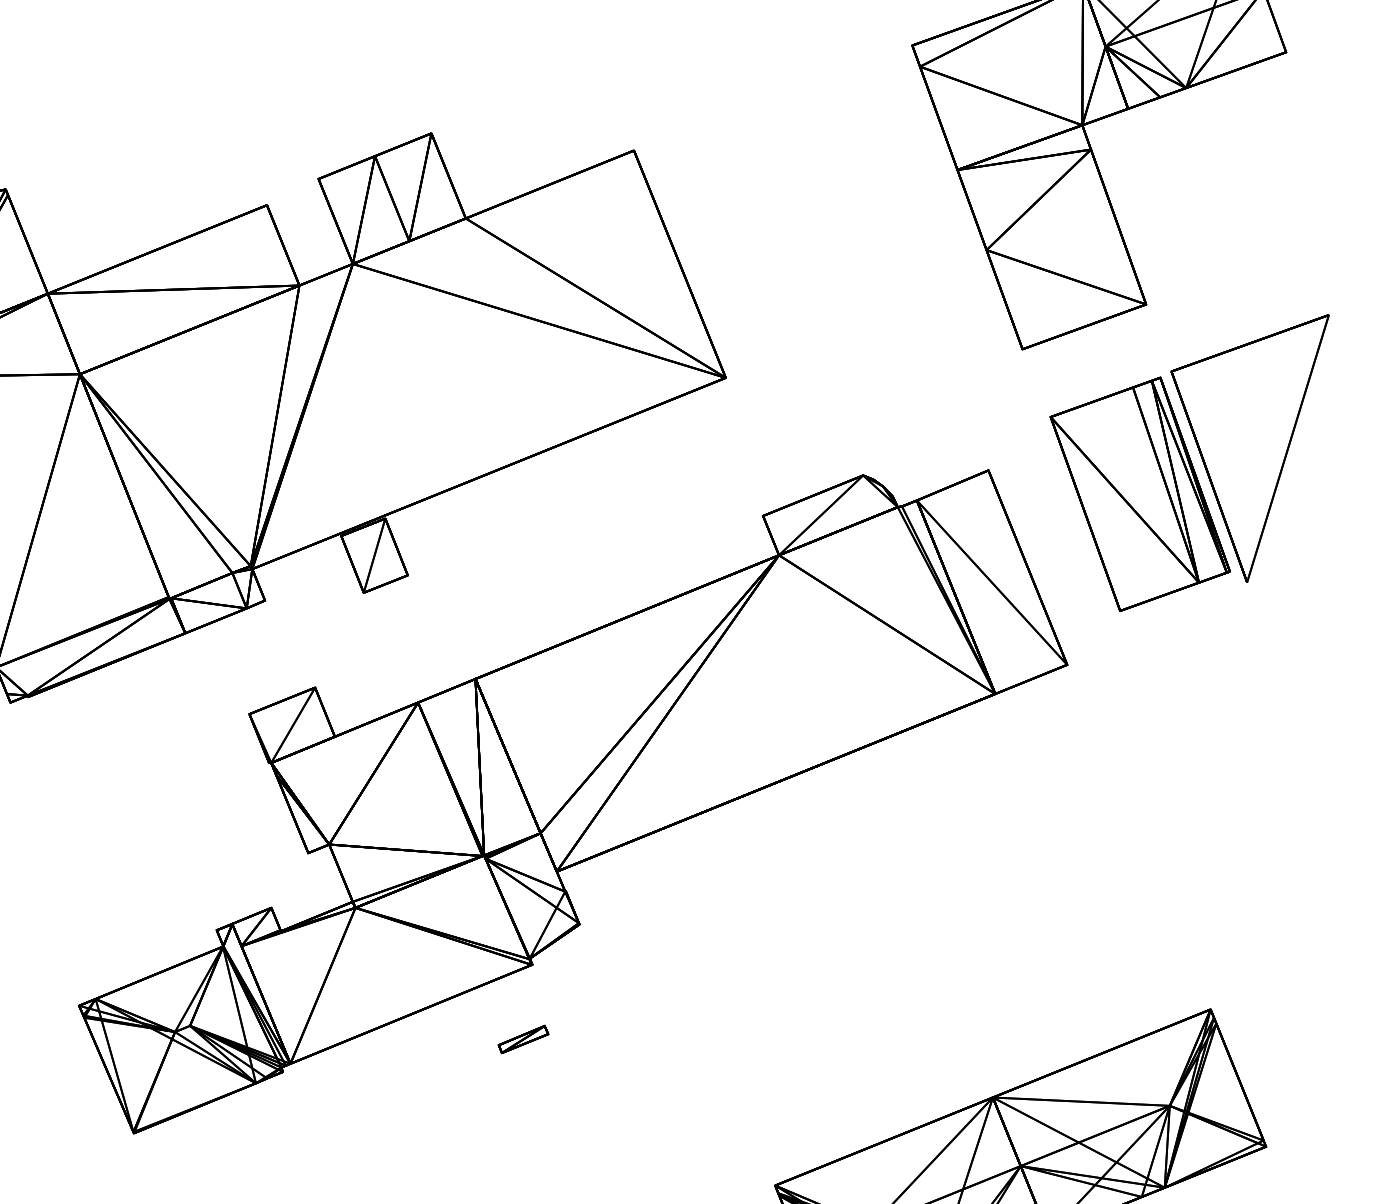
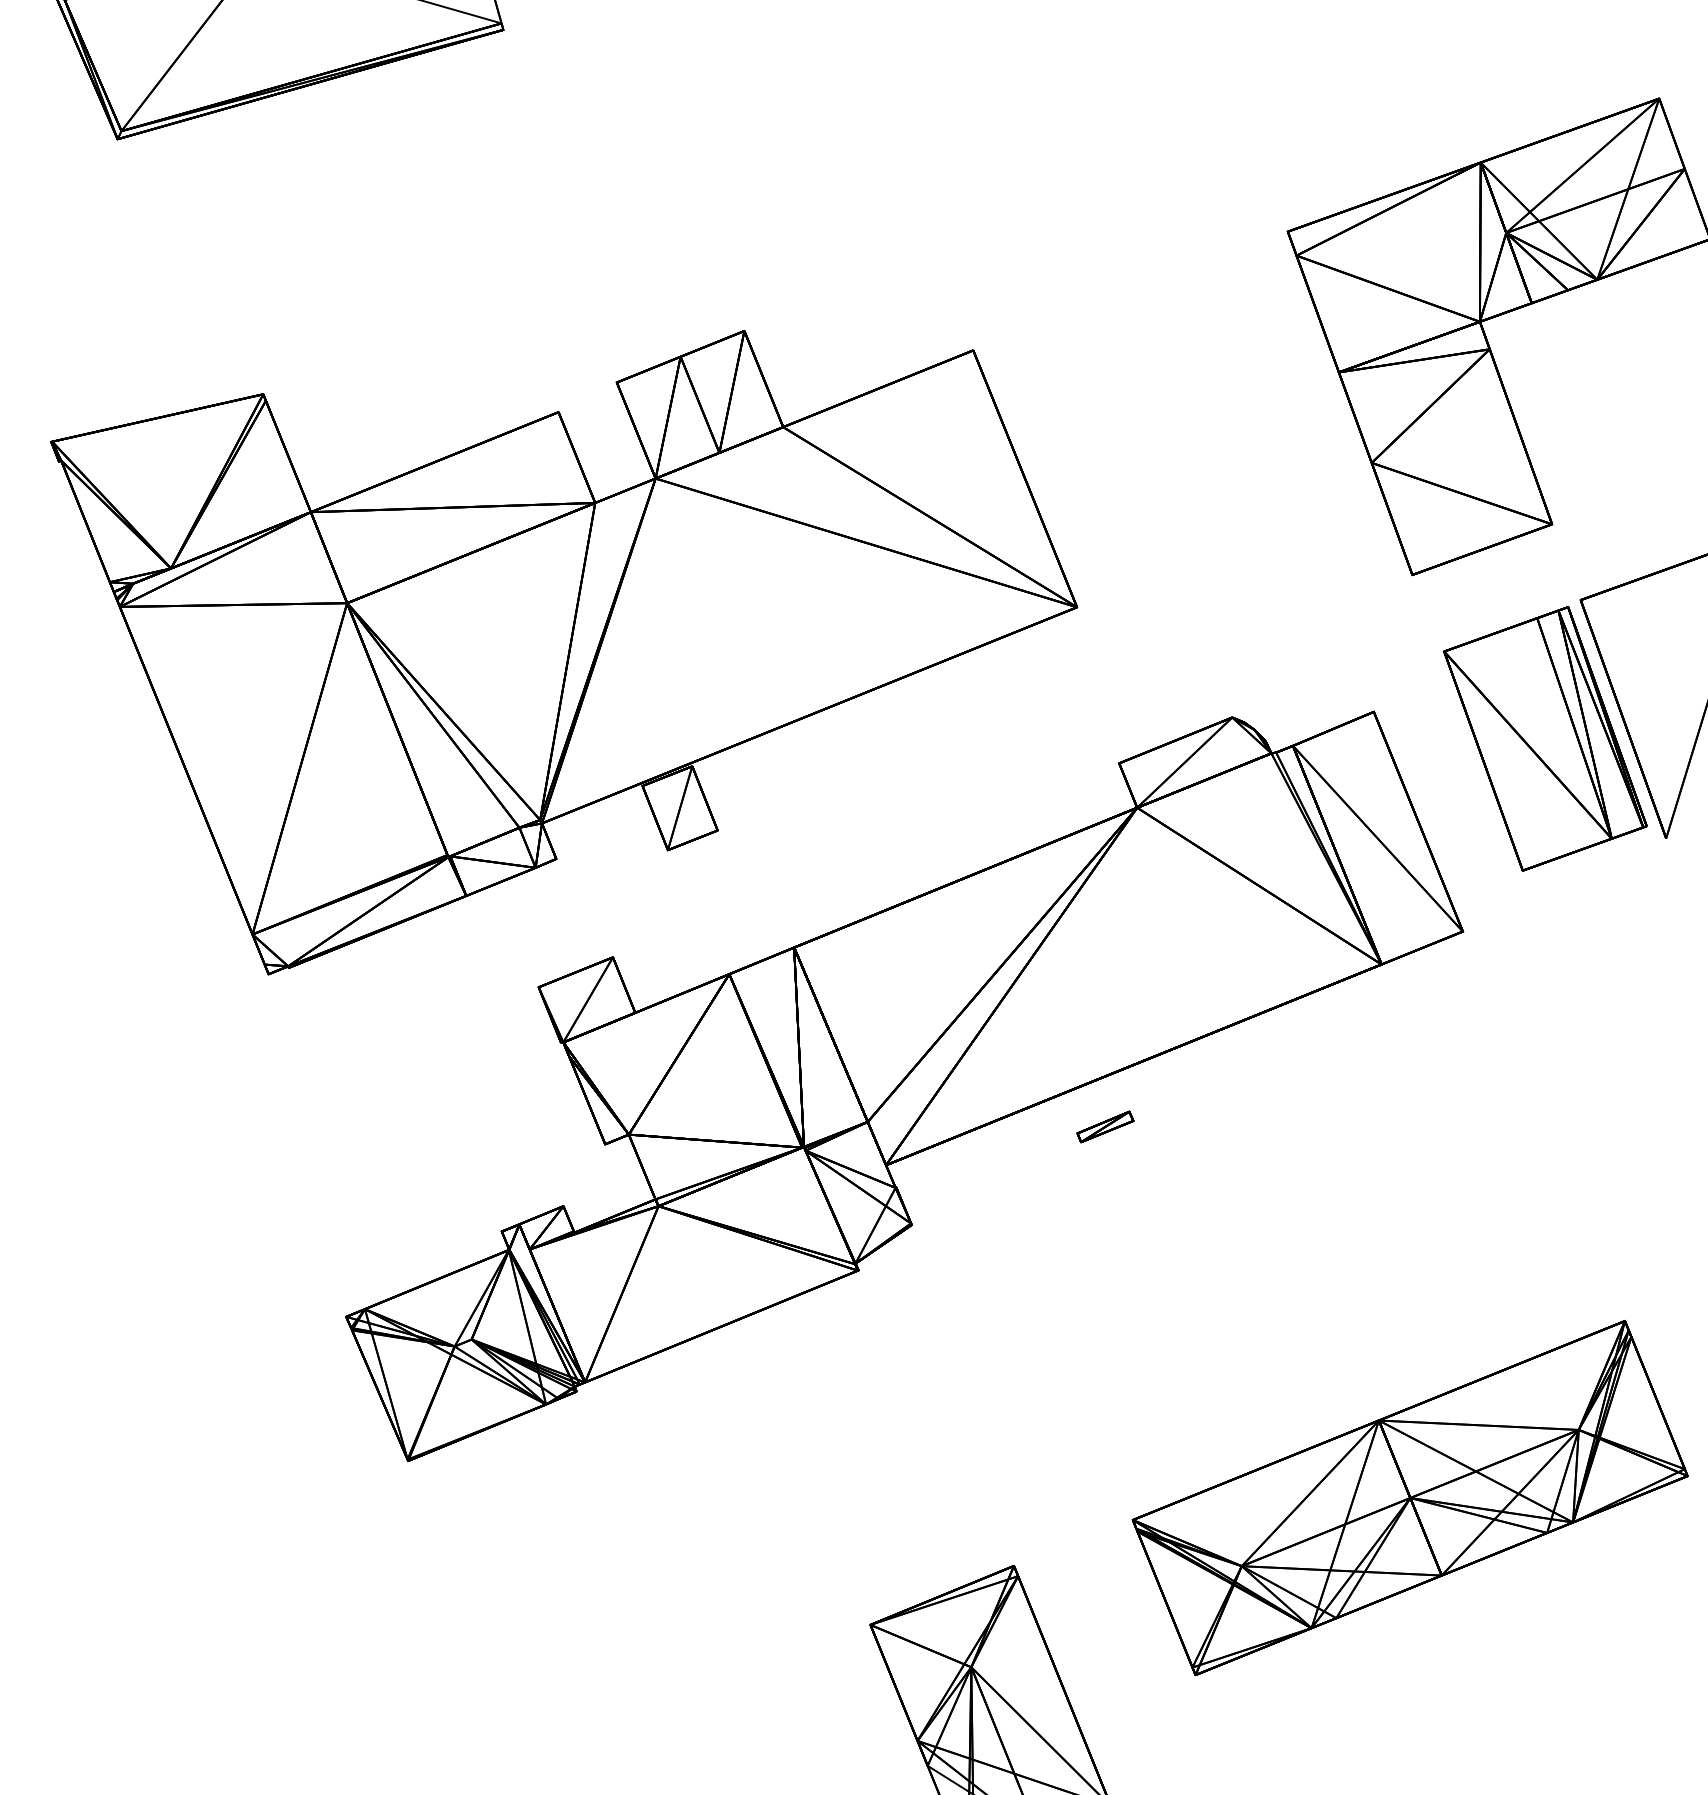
part: (523, 1039) -> (1105, 1126), moved

